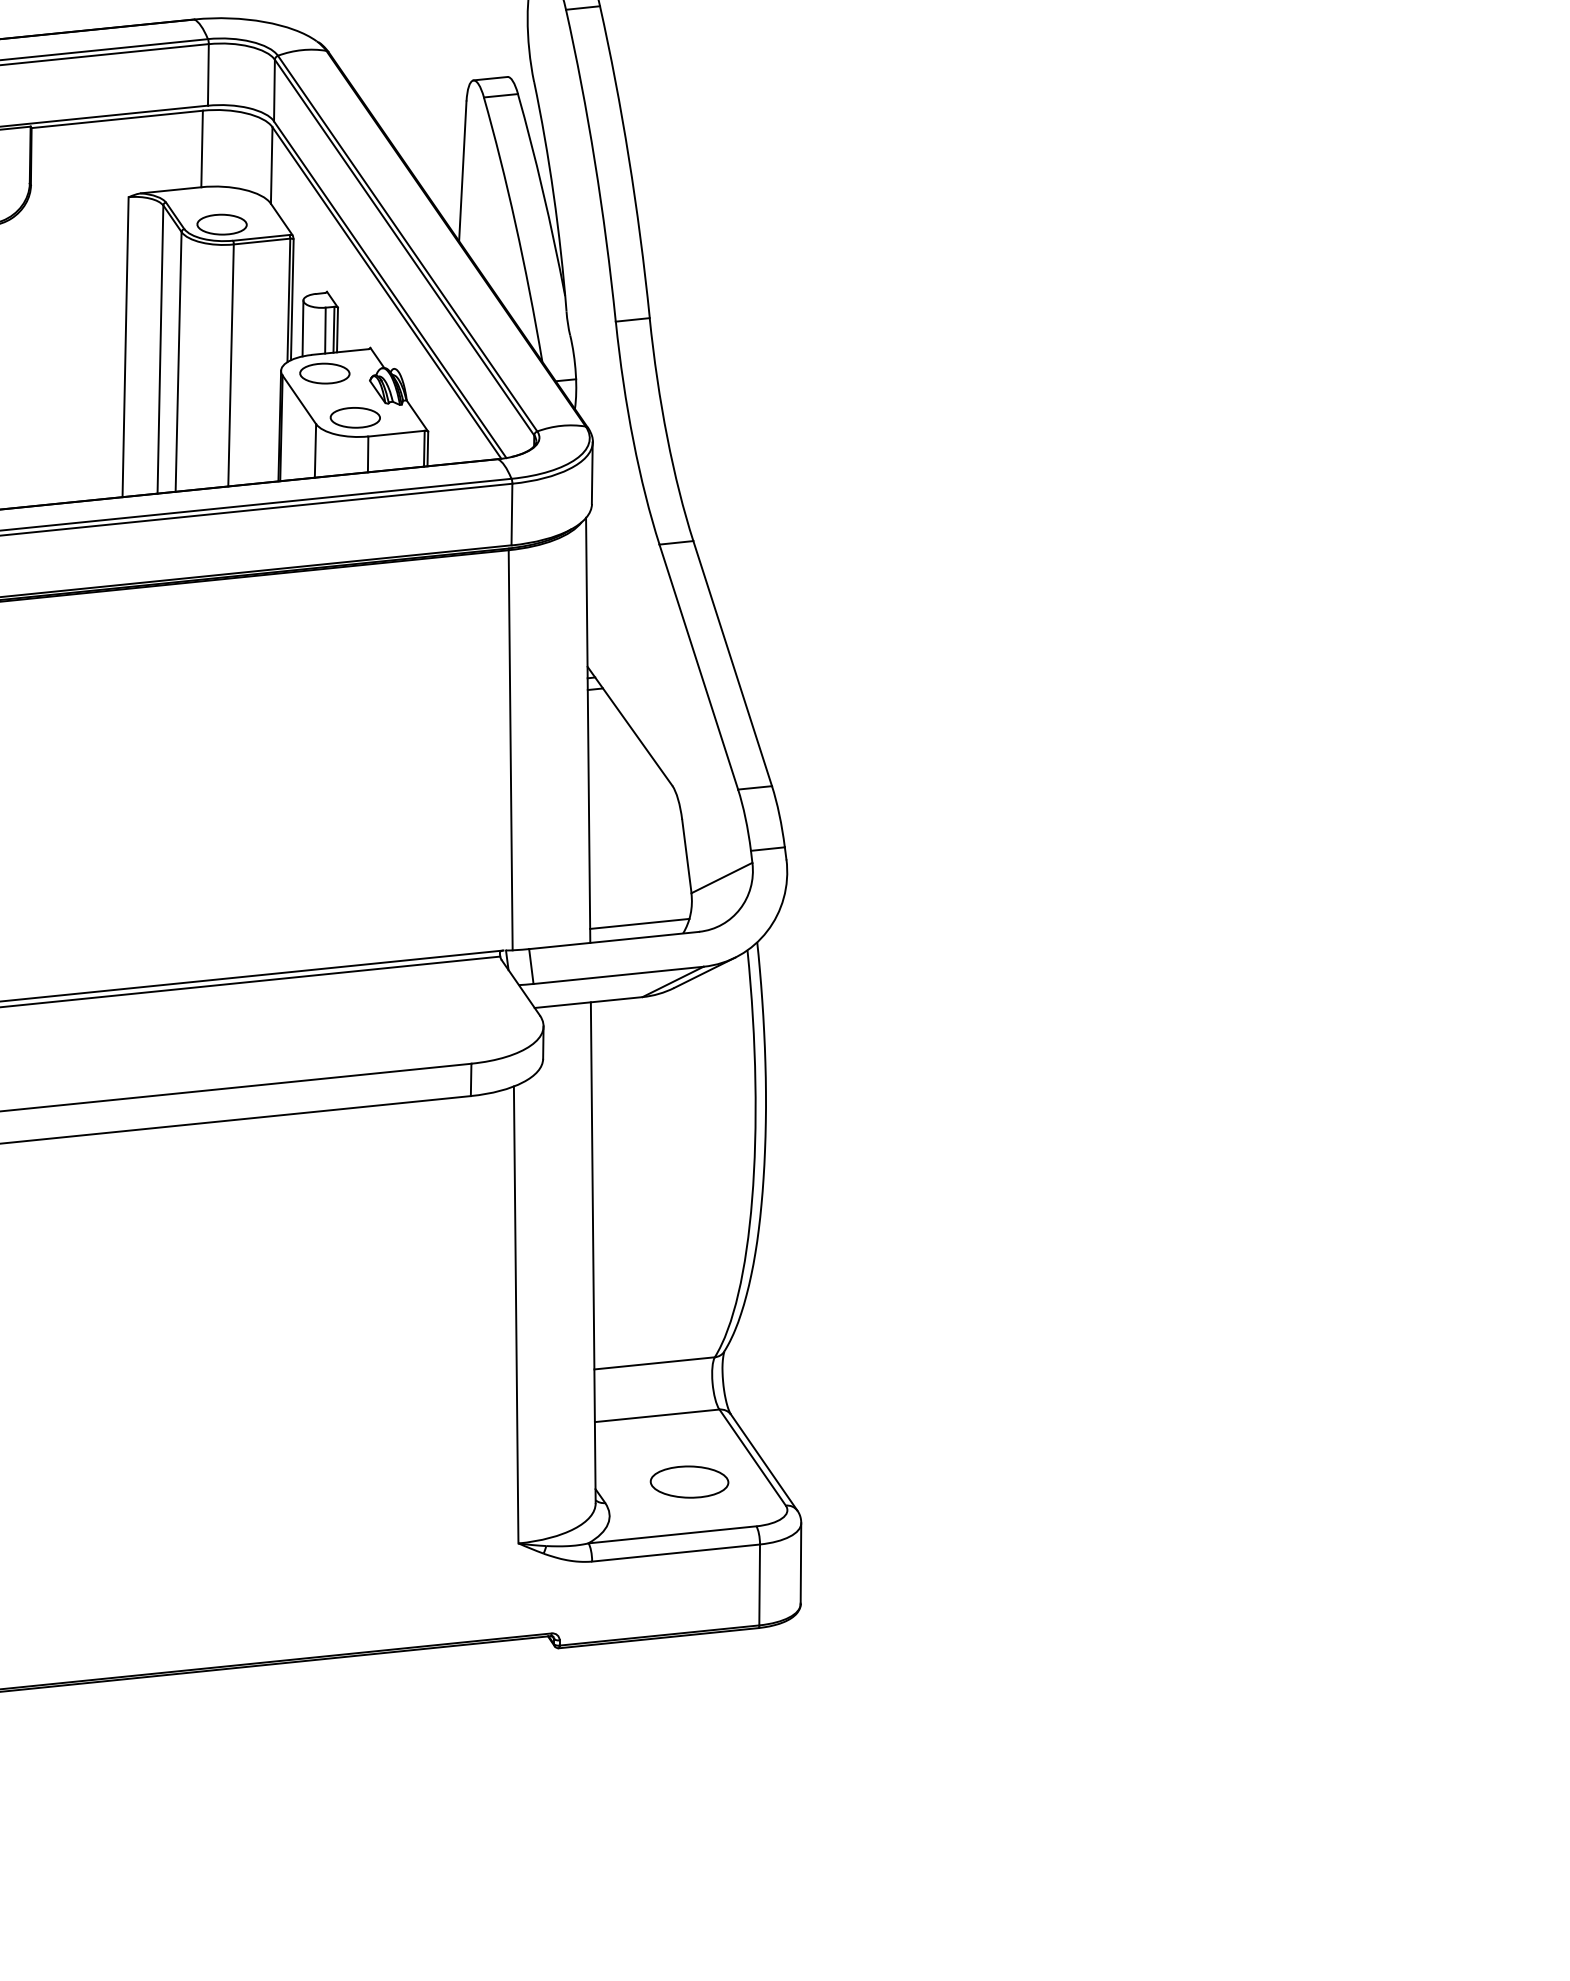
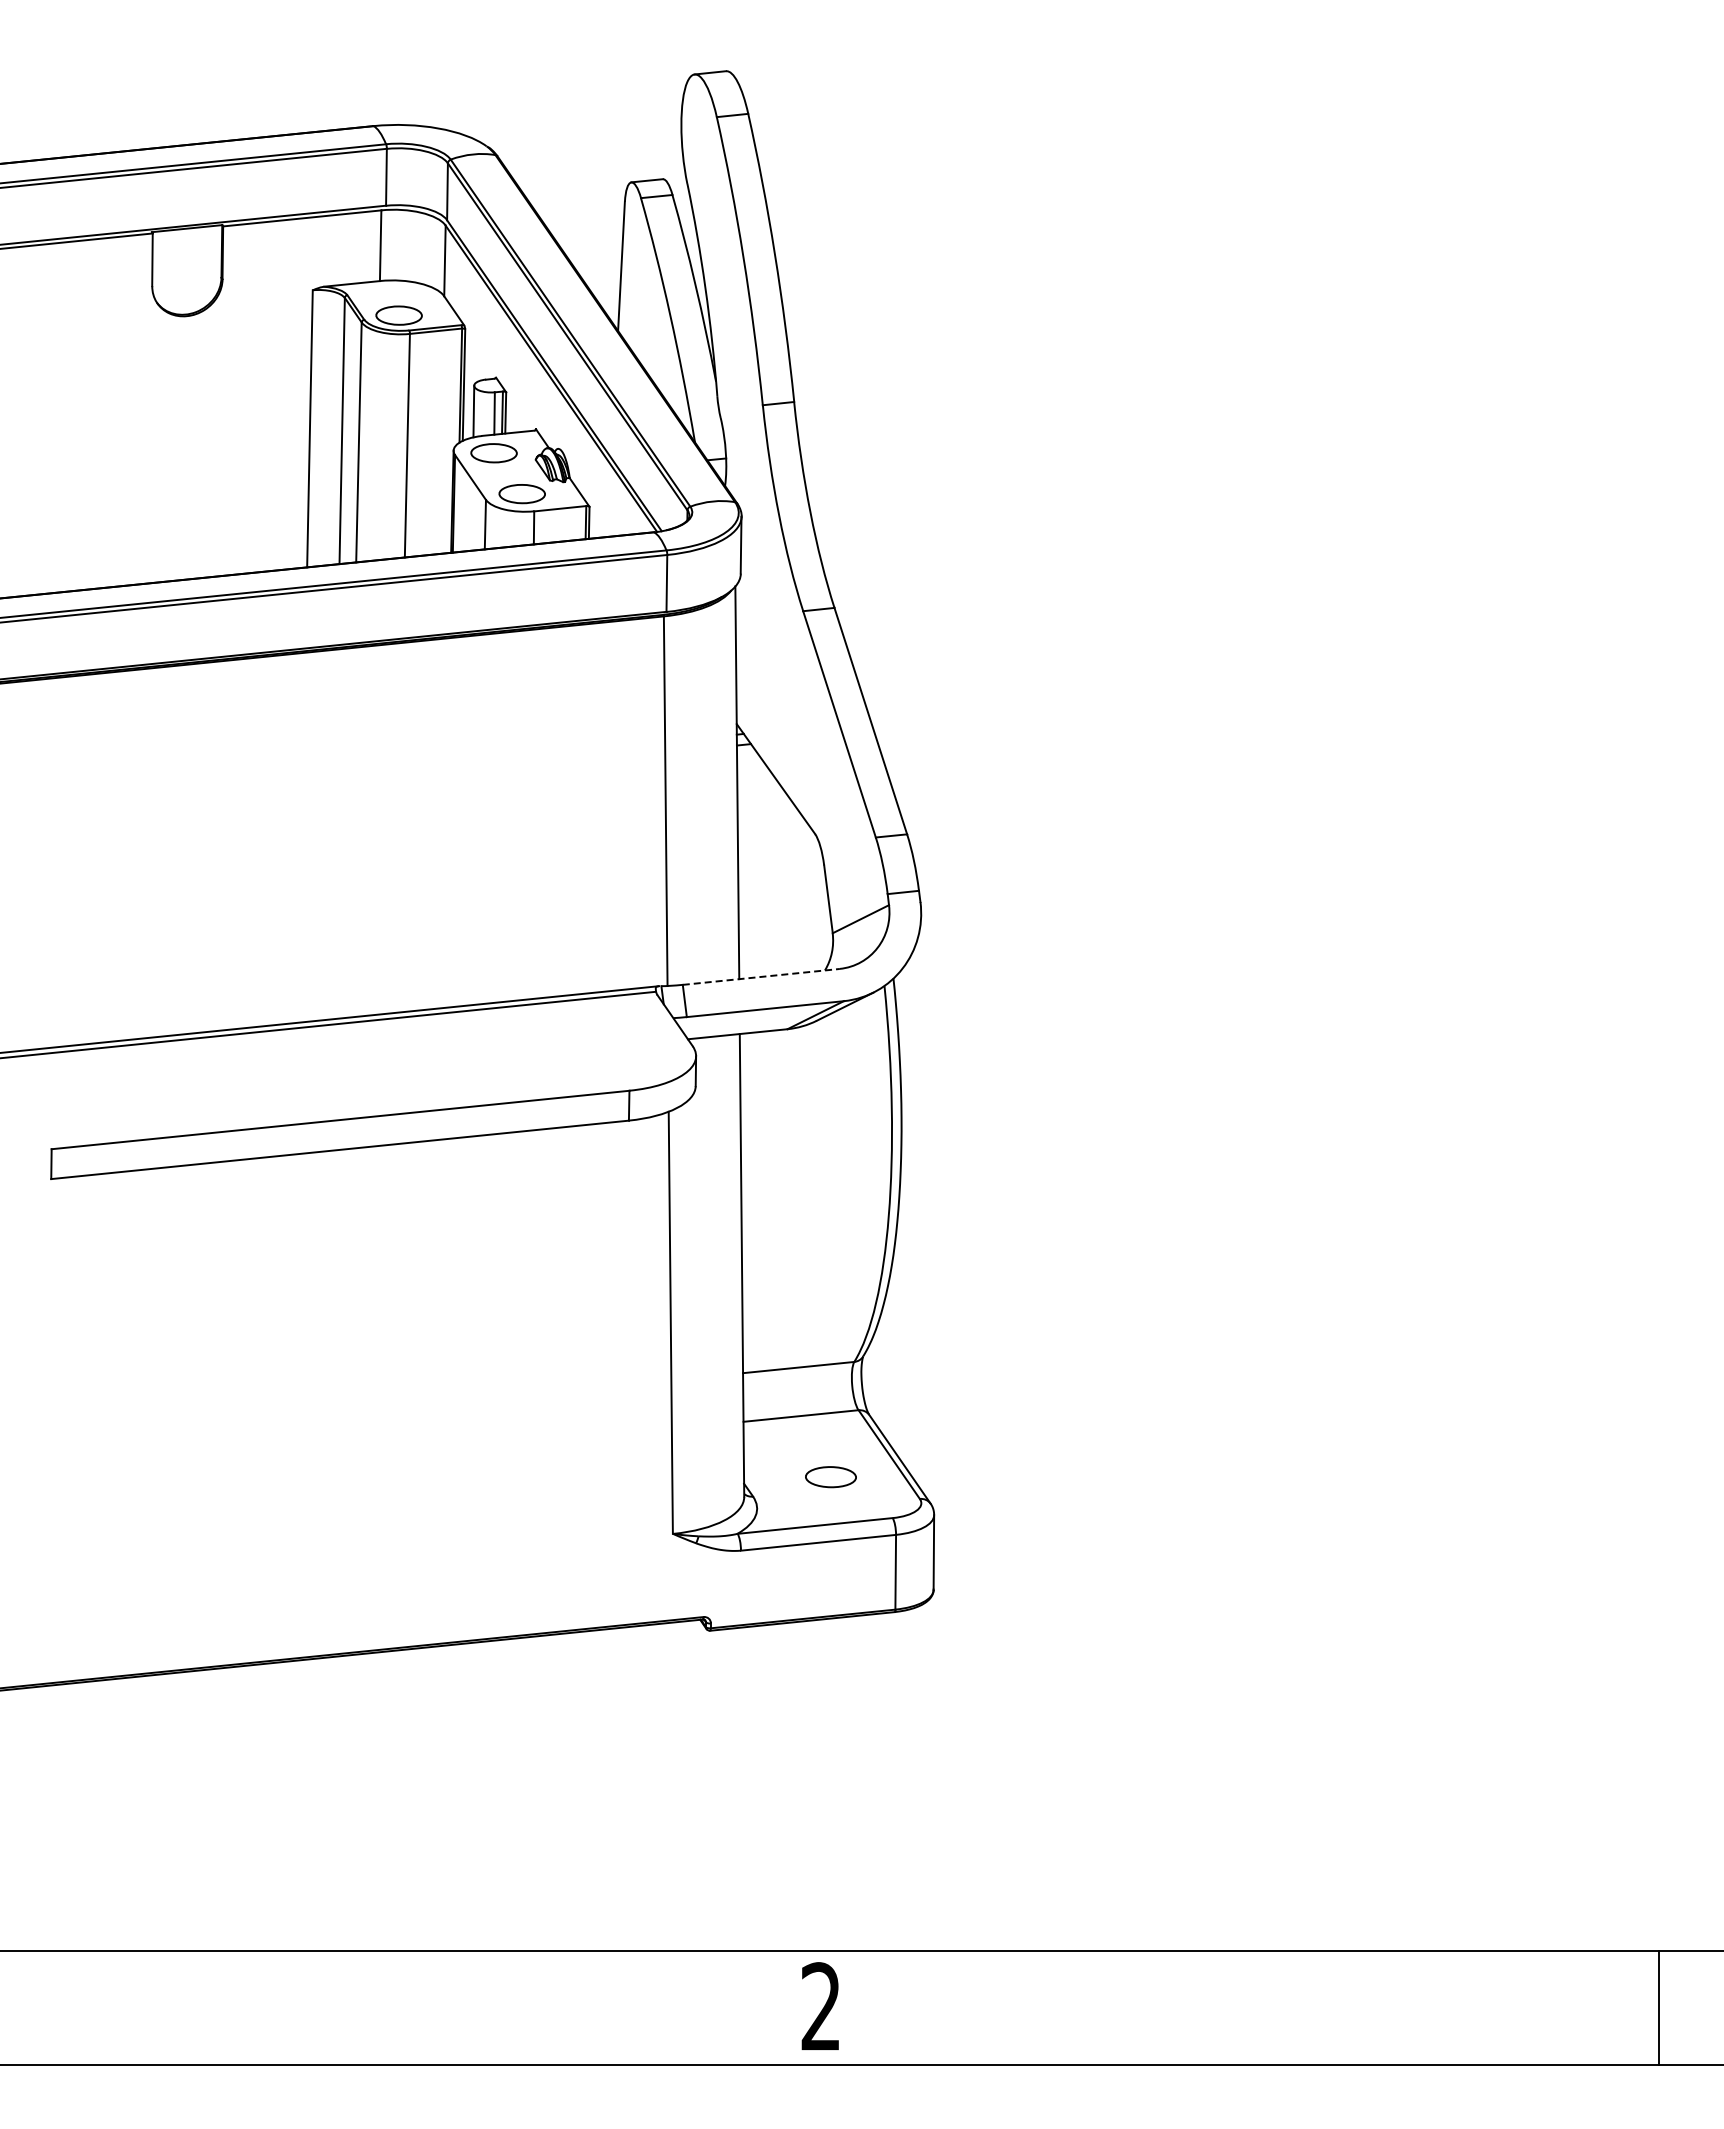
line: (639, 923) -> (784, 961), removed
line: (614, 940) -> (761, 976), solid -> dashed
part: (689, 1481) -> (830, 1476), size x0.7

